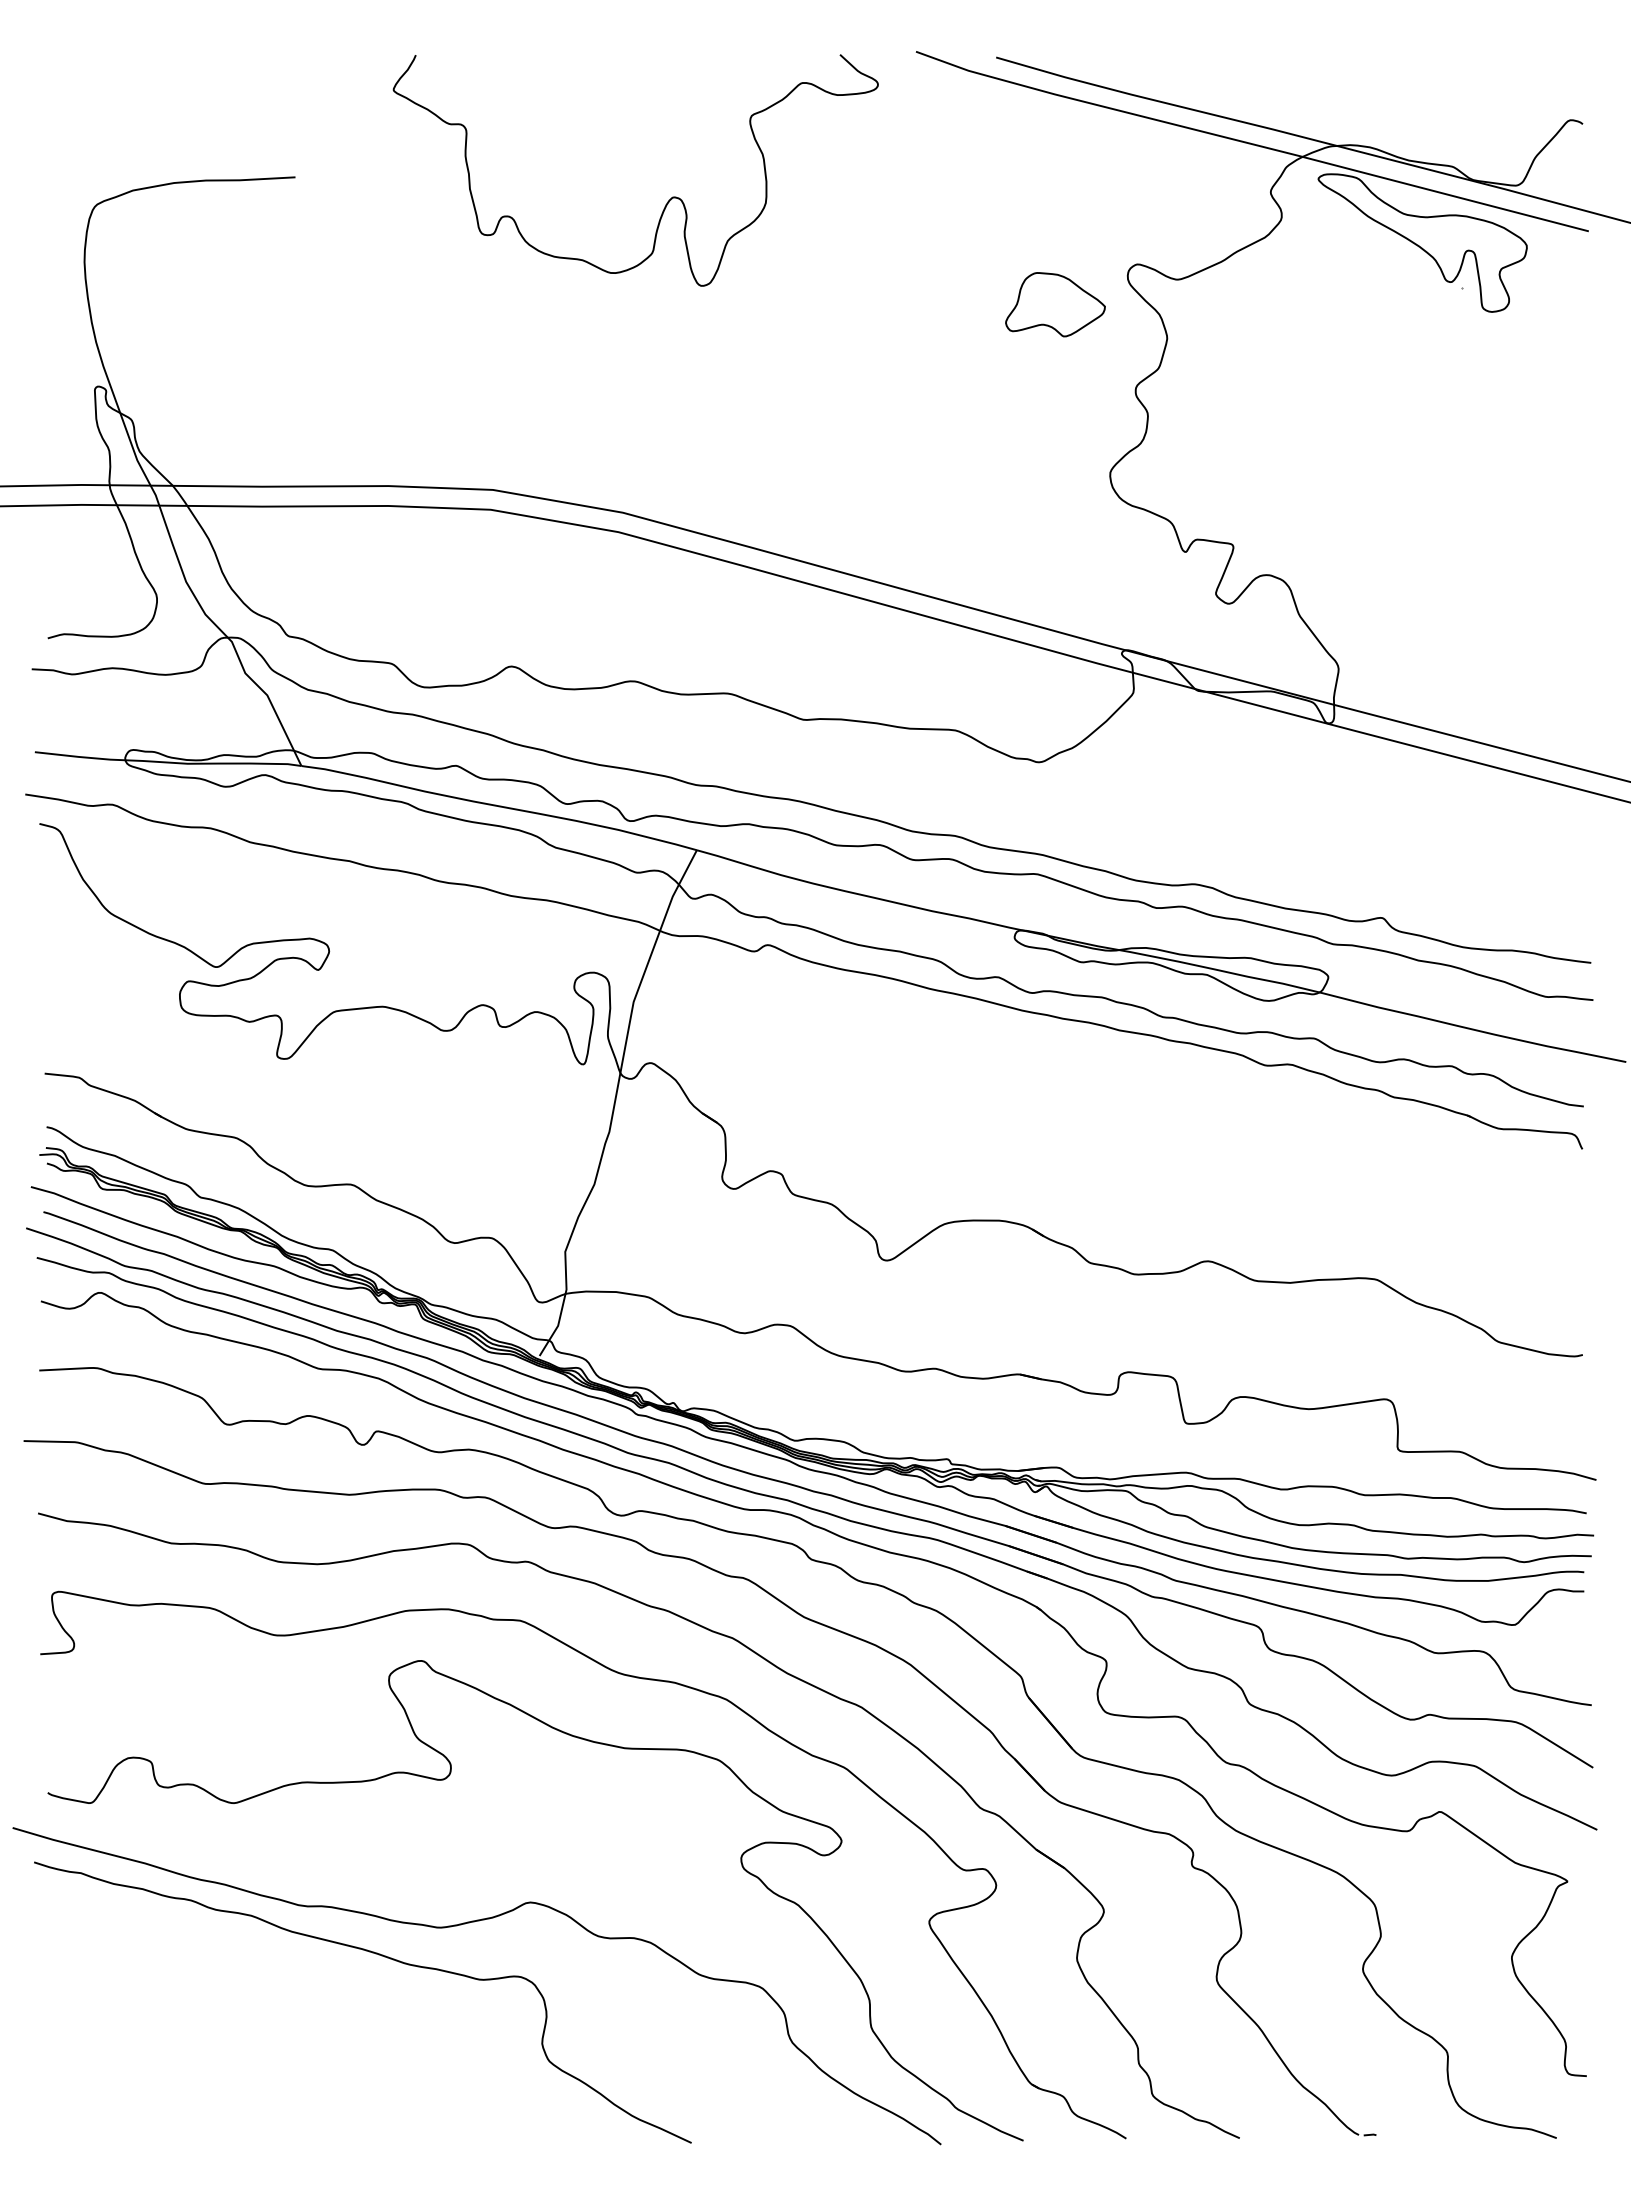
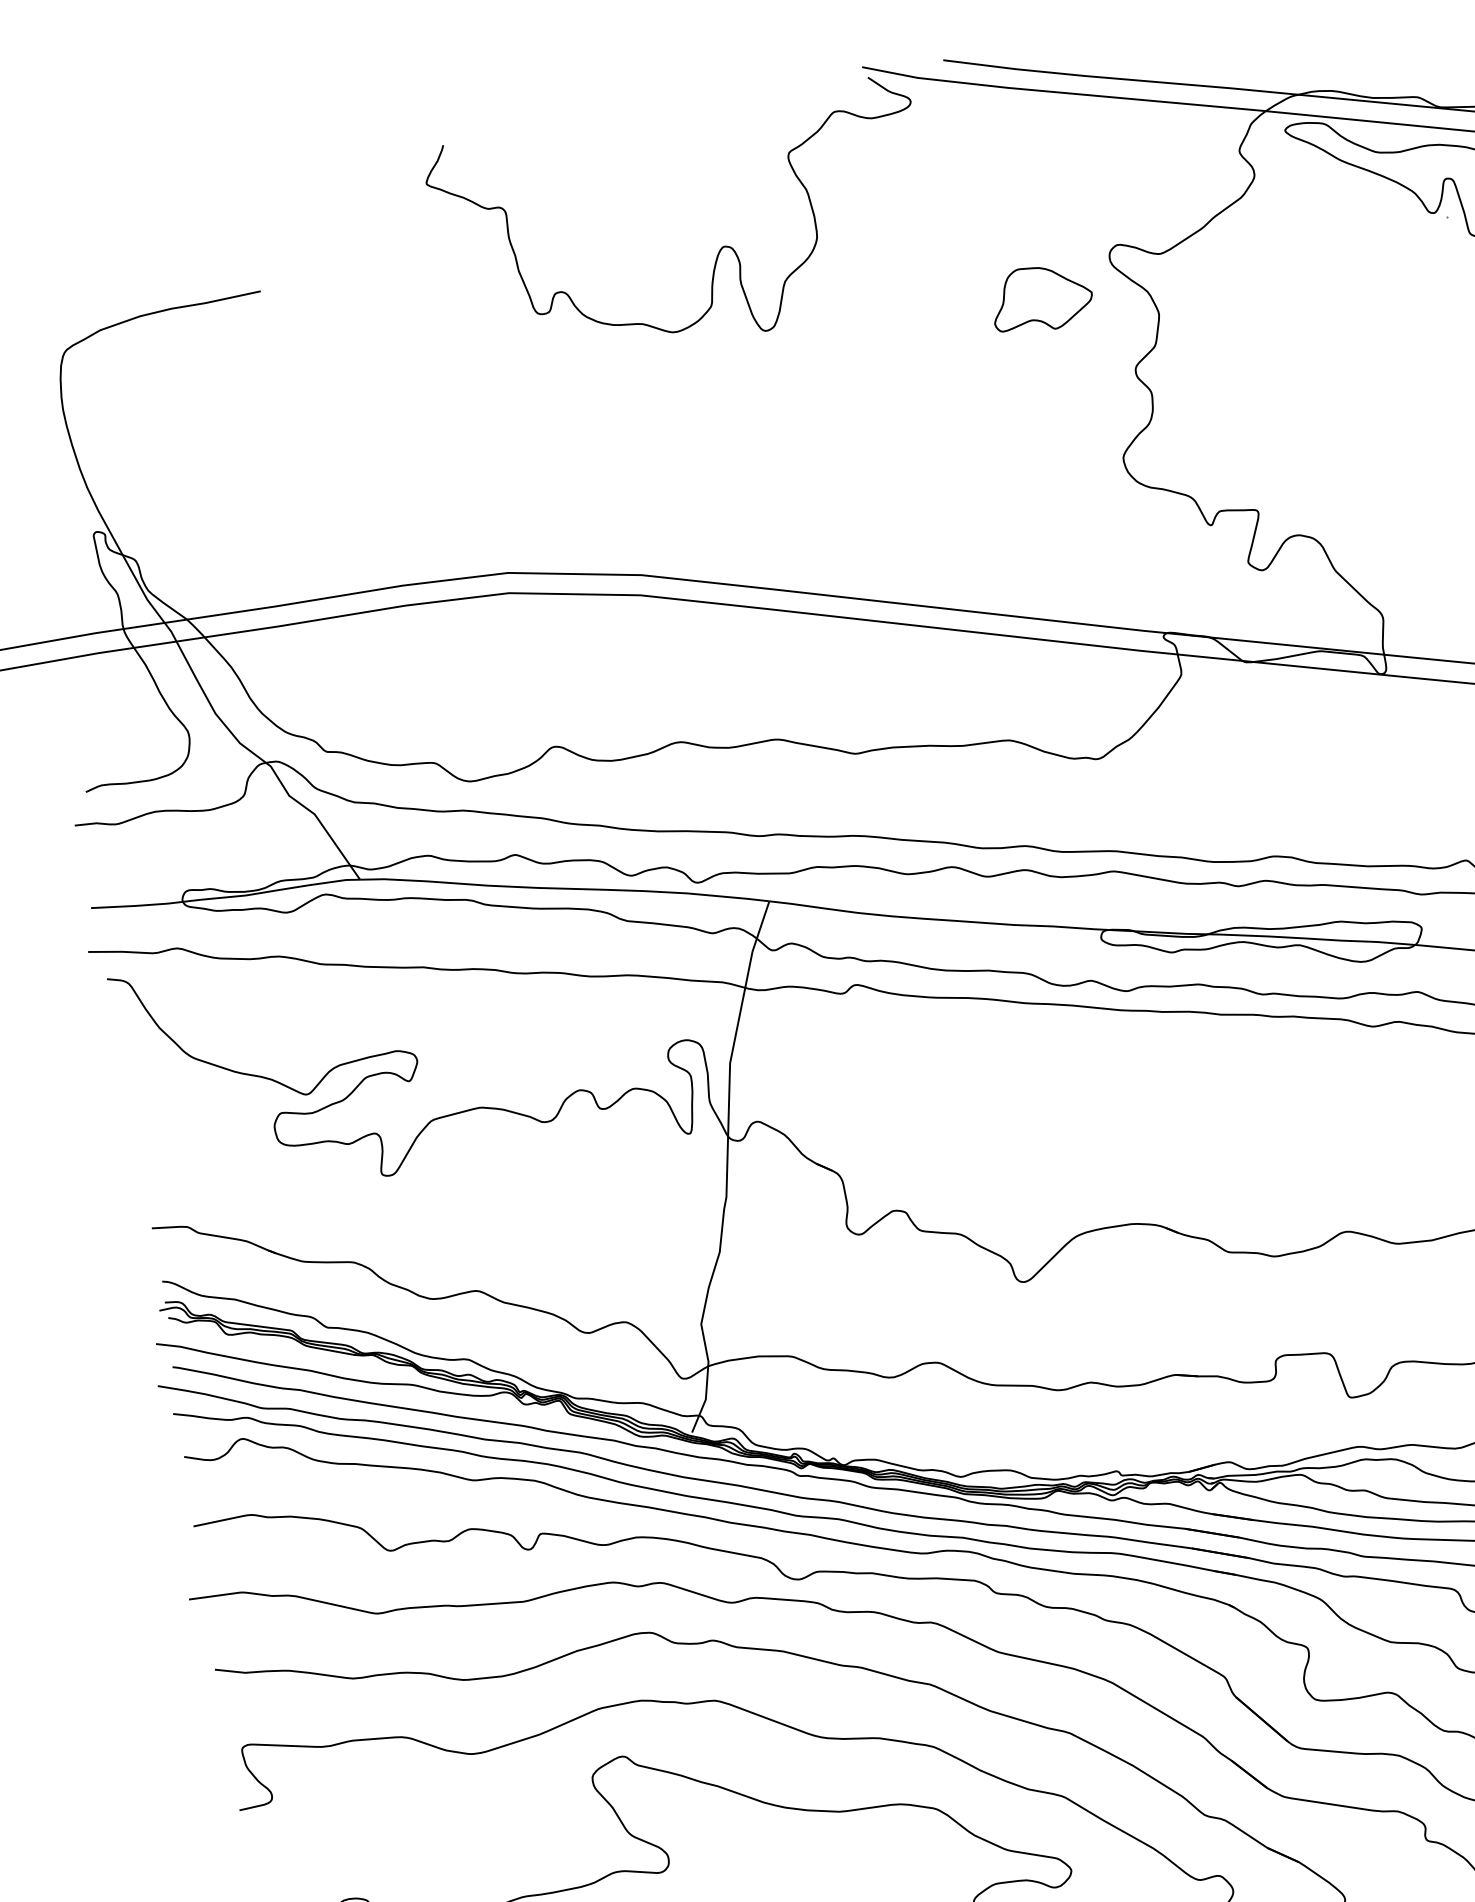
curve: (667, 201) -> (718, 251), moved

